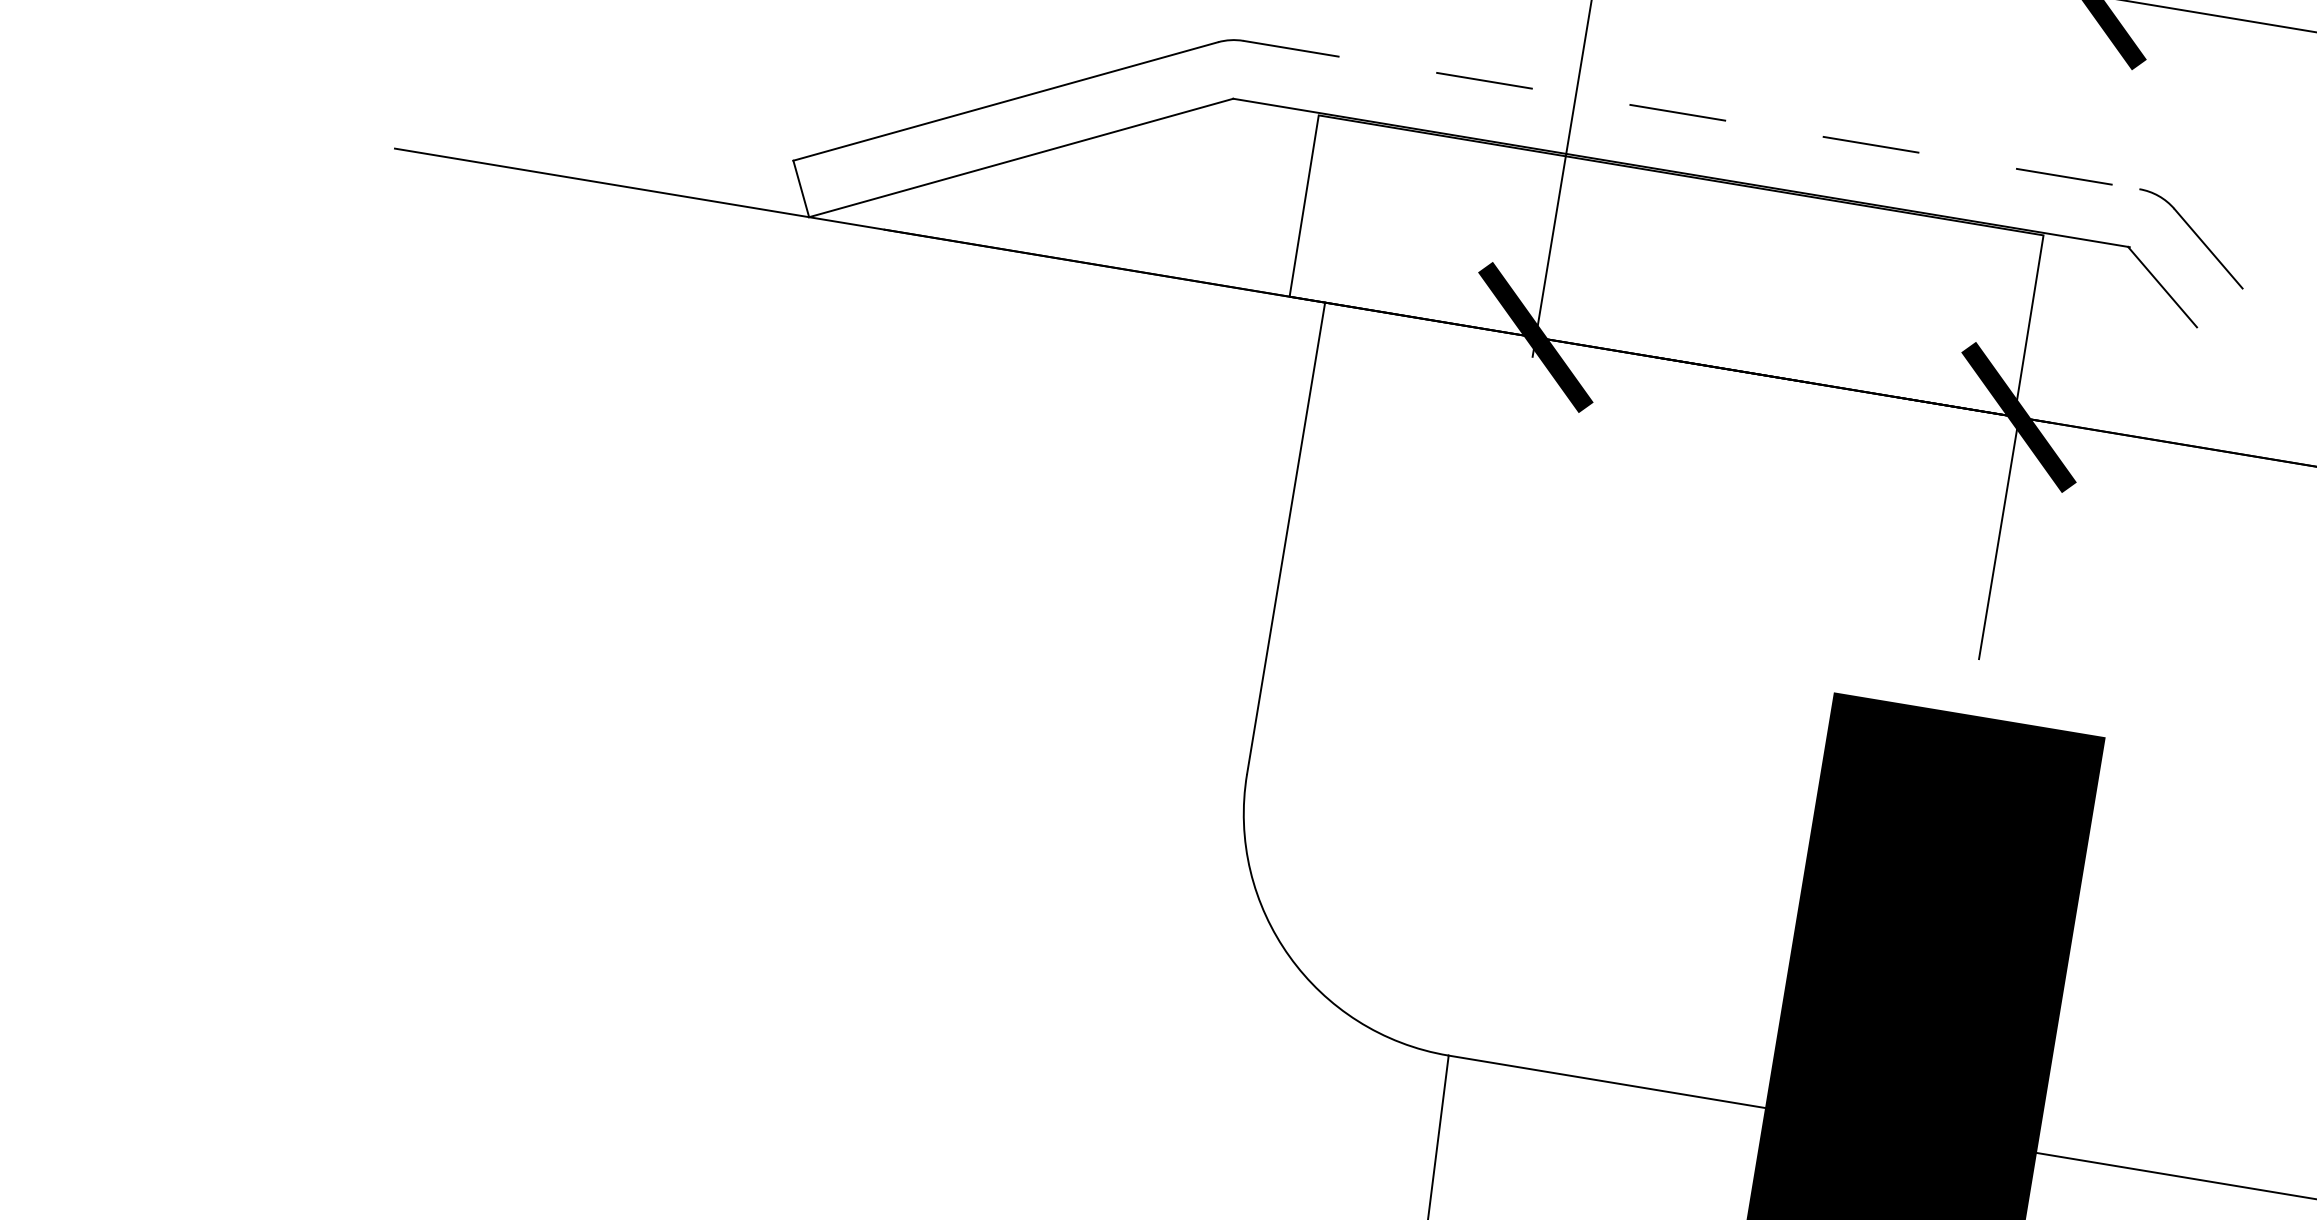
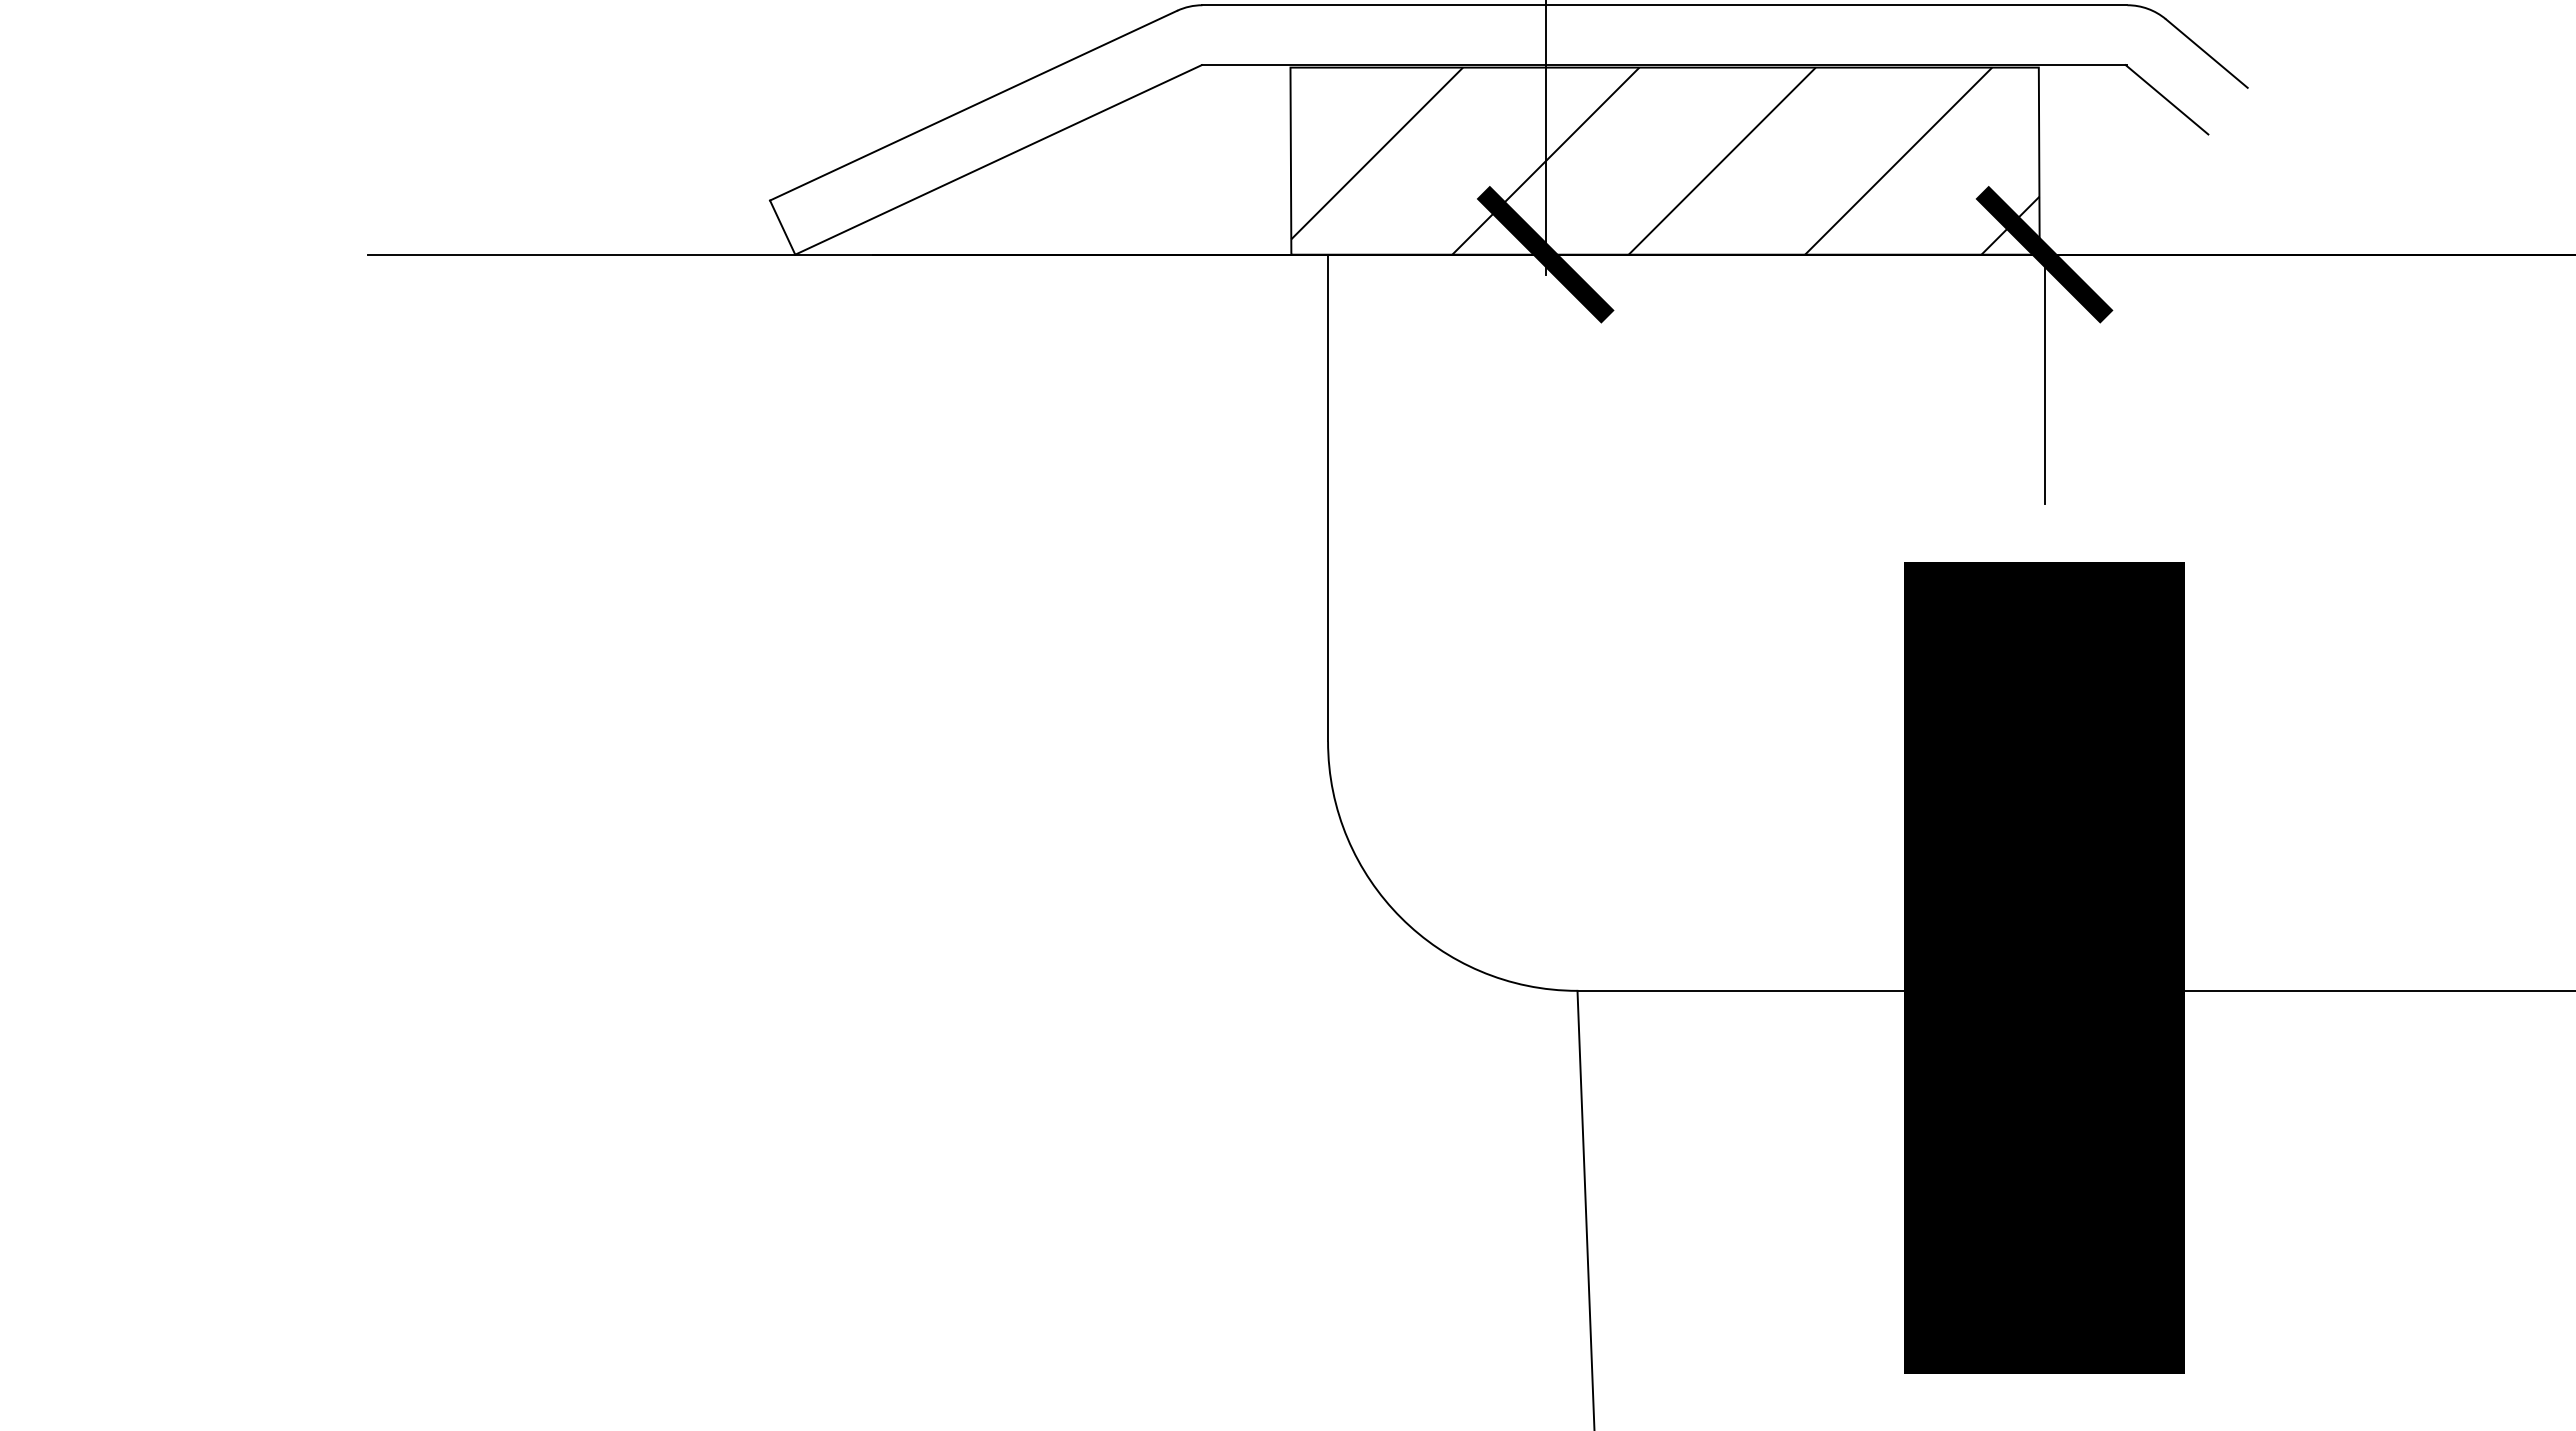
line: (1690, 115) -> (1664, 5), dashed -> solid
hatch: (1667, 265) -> (1665, 160), added

